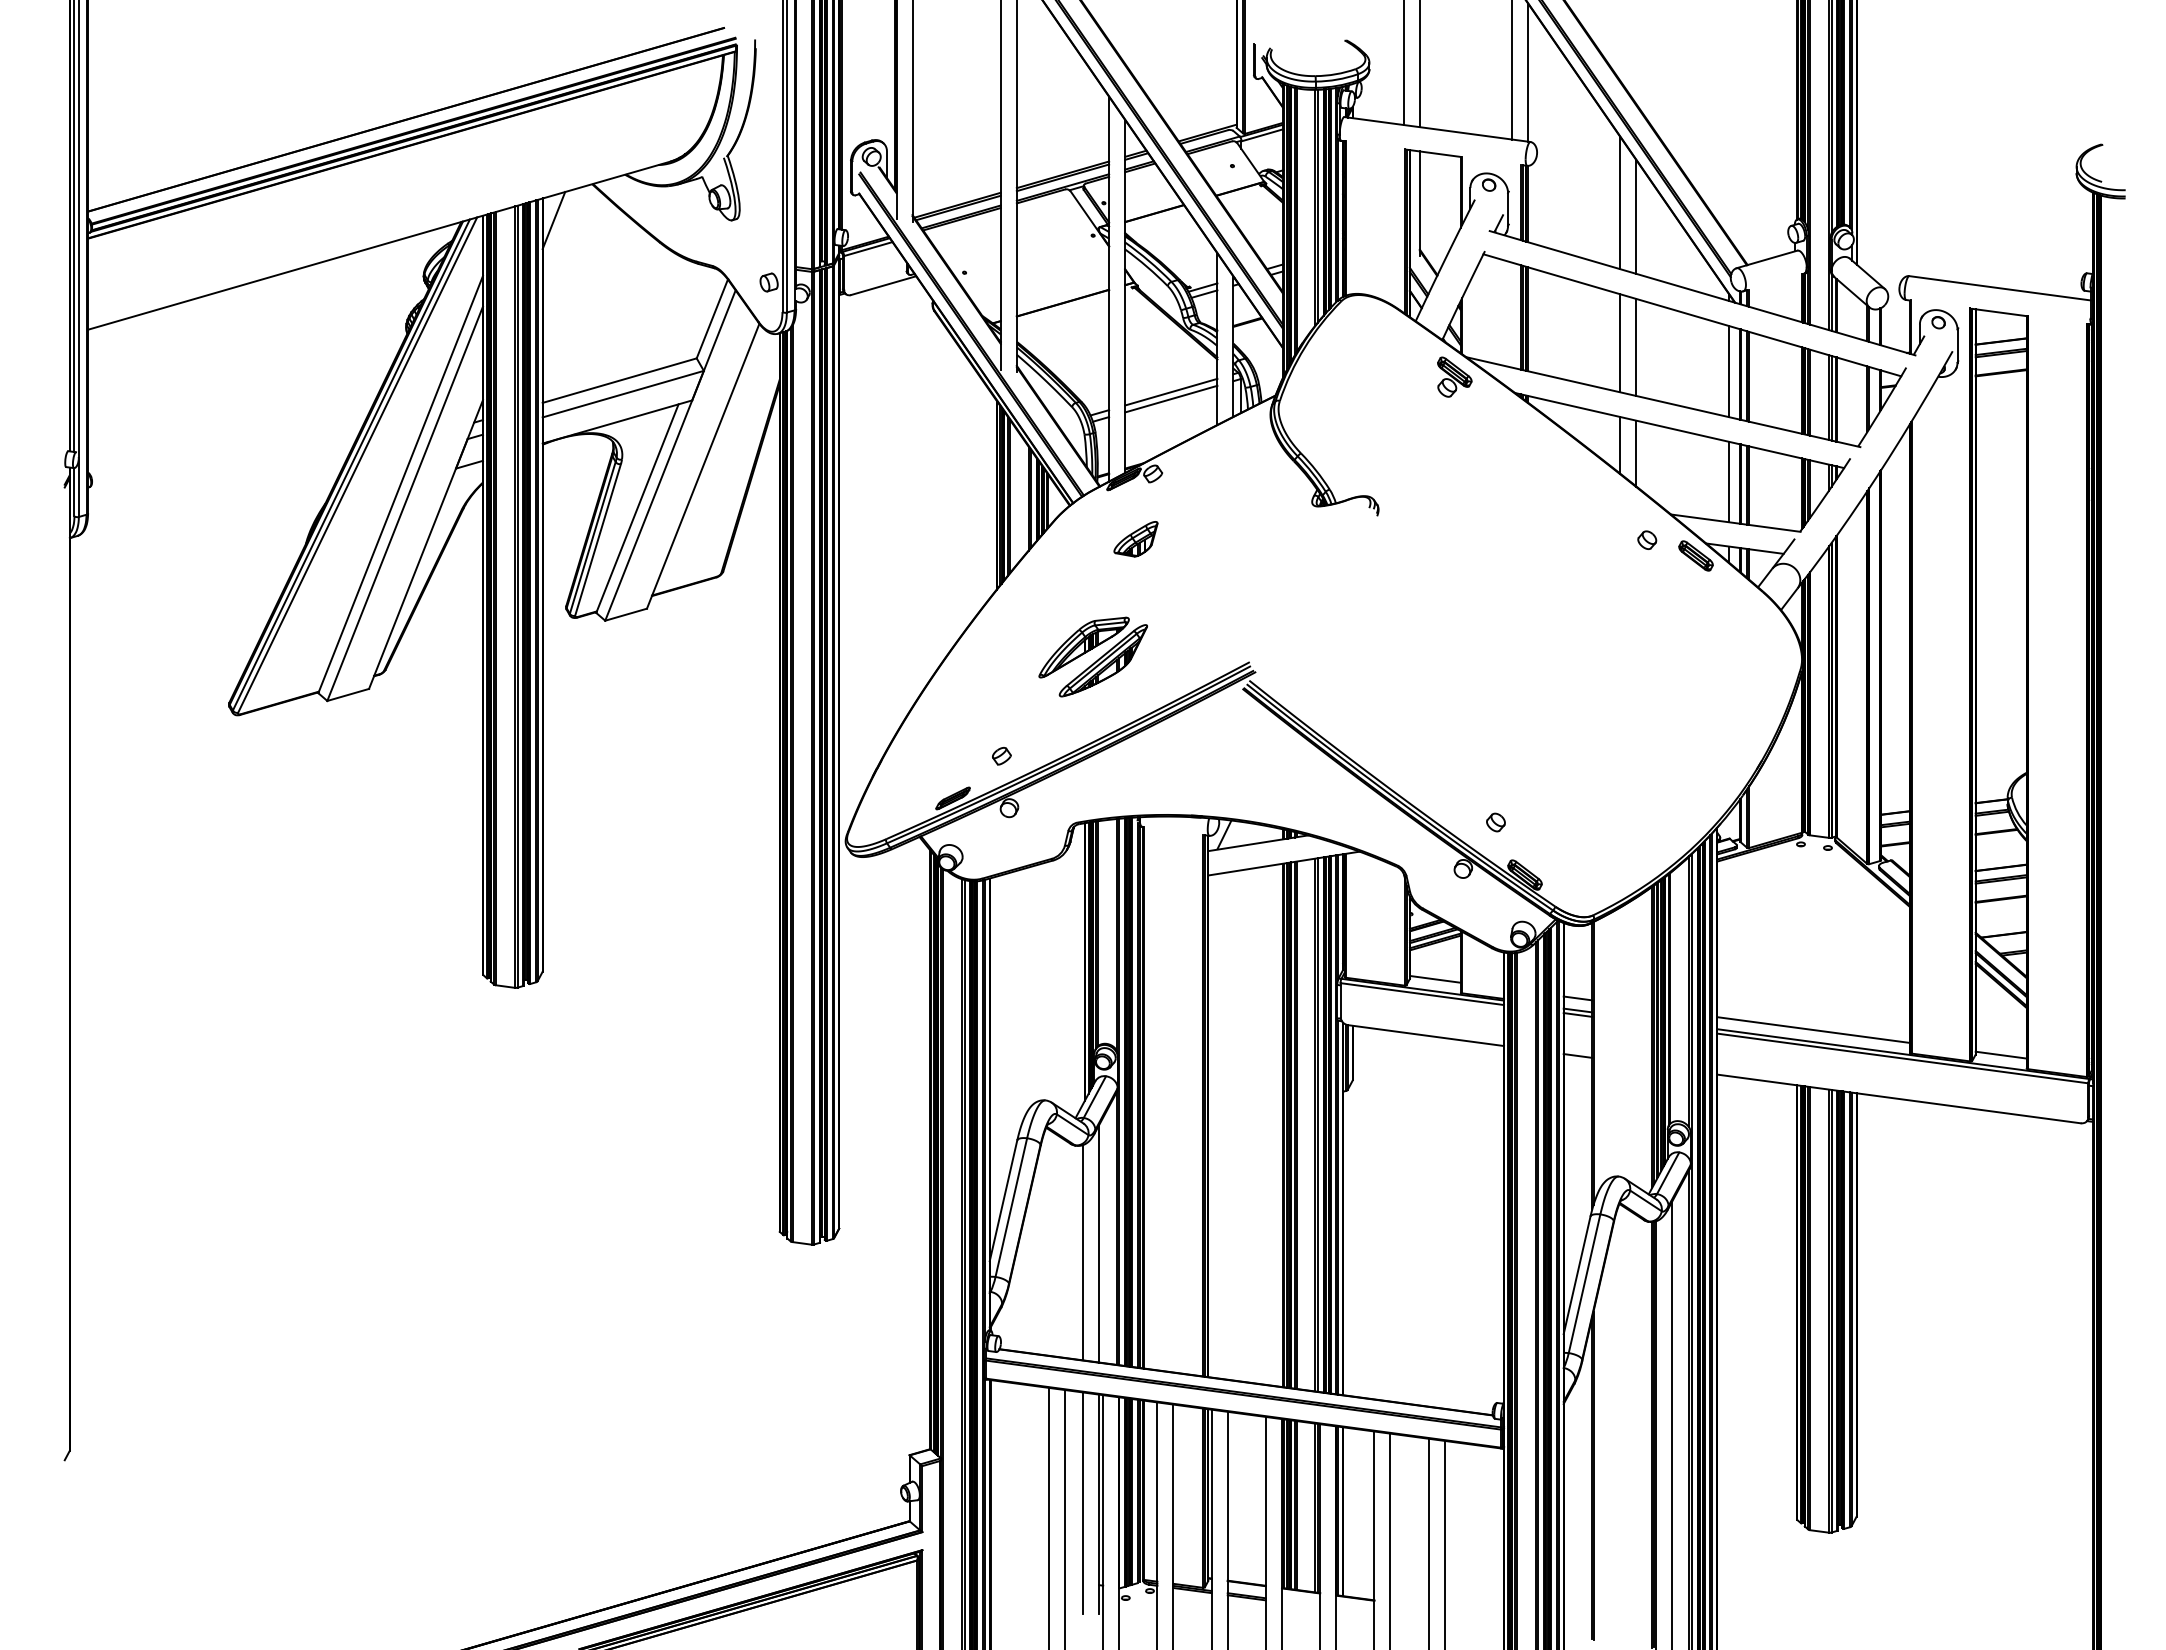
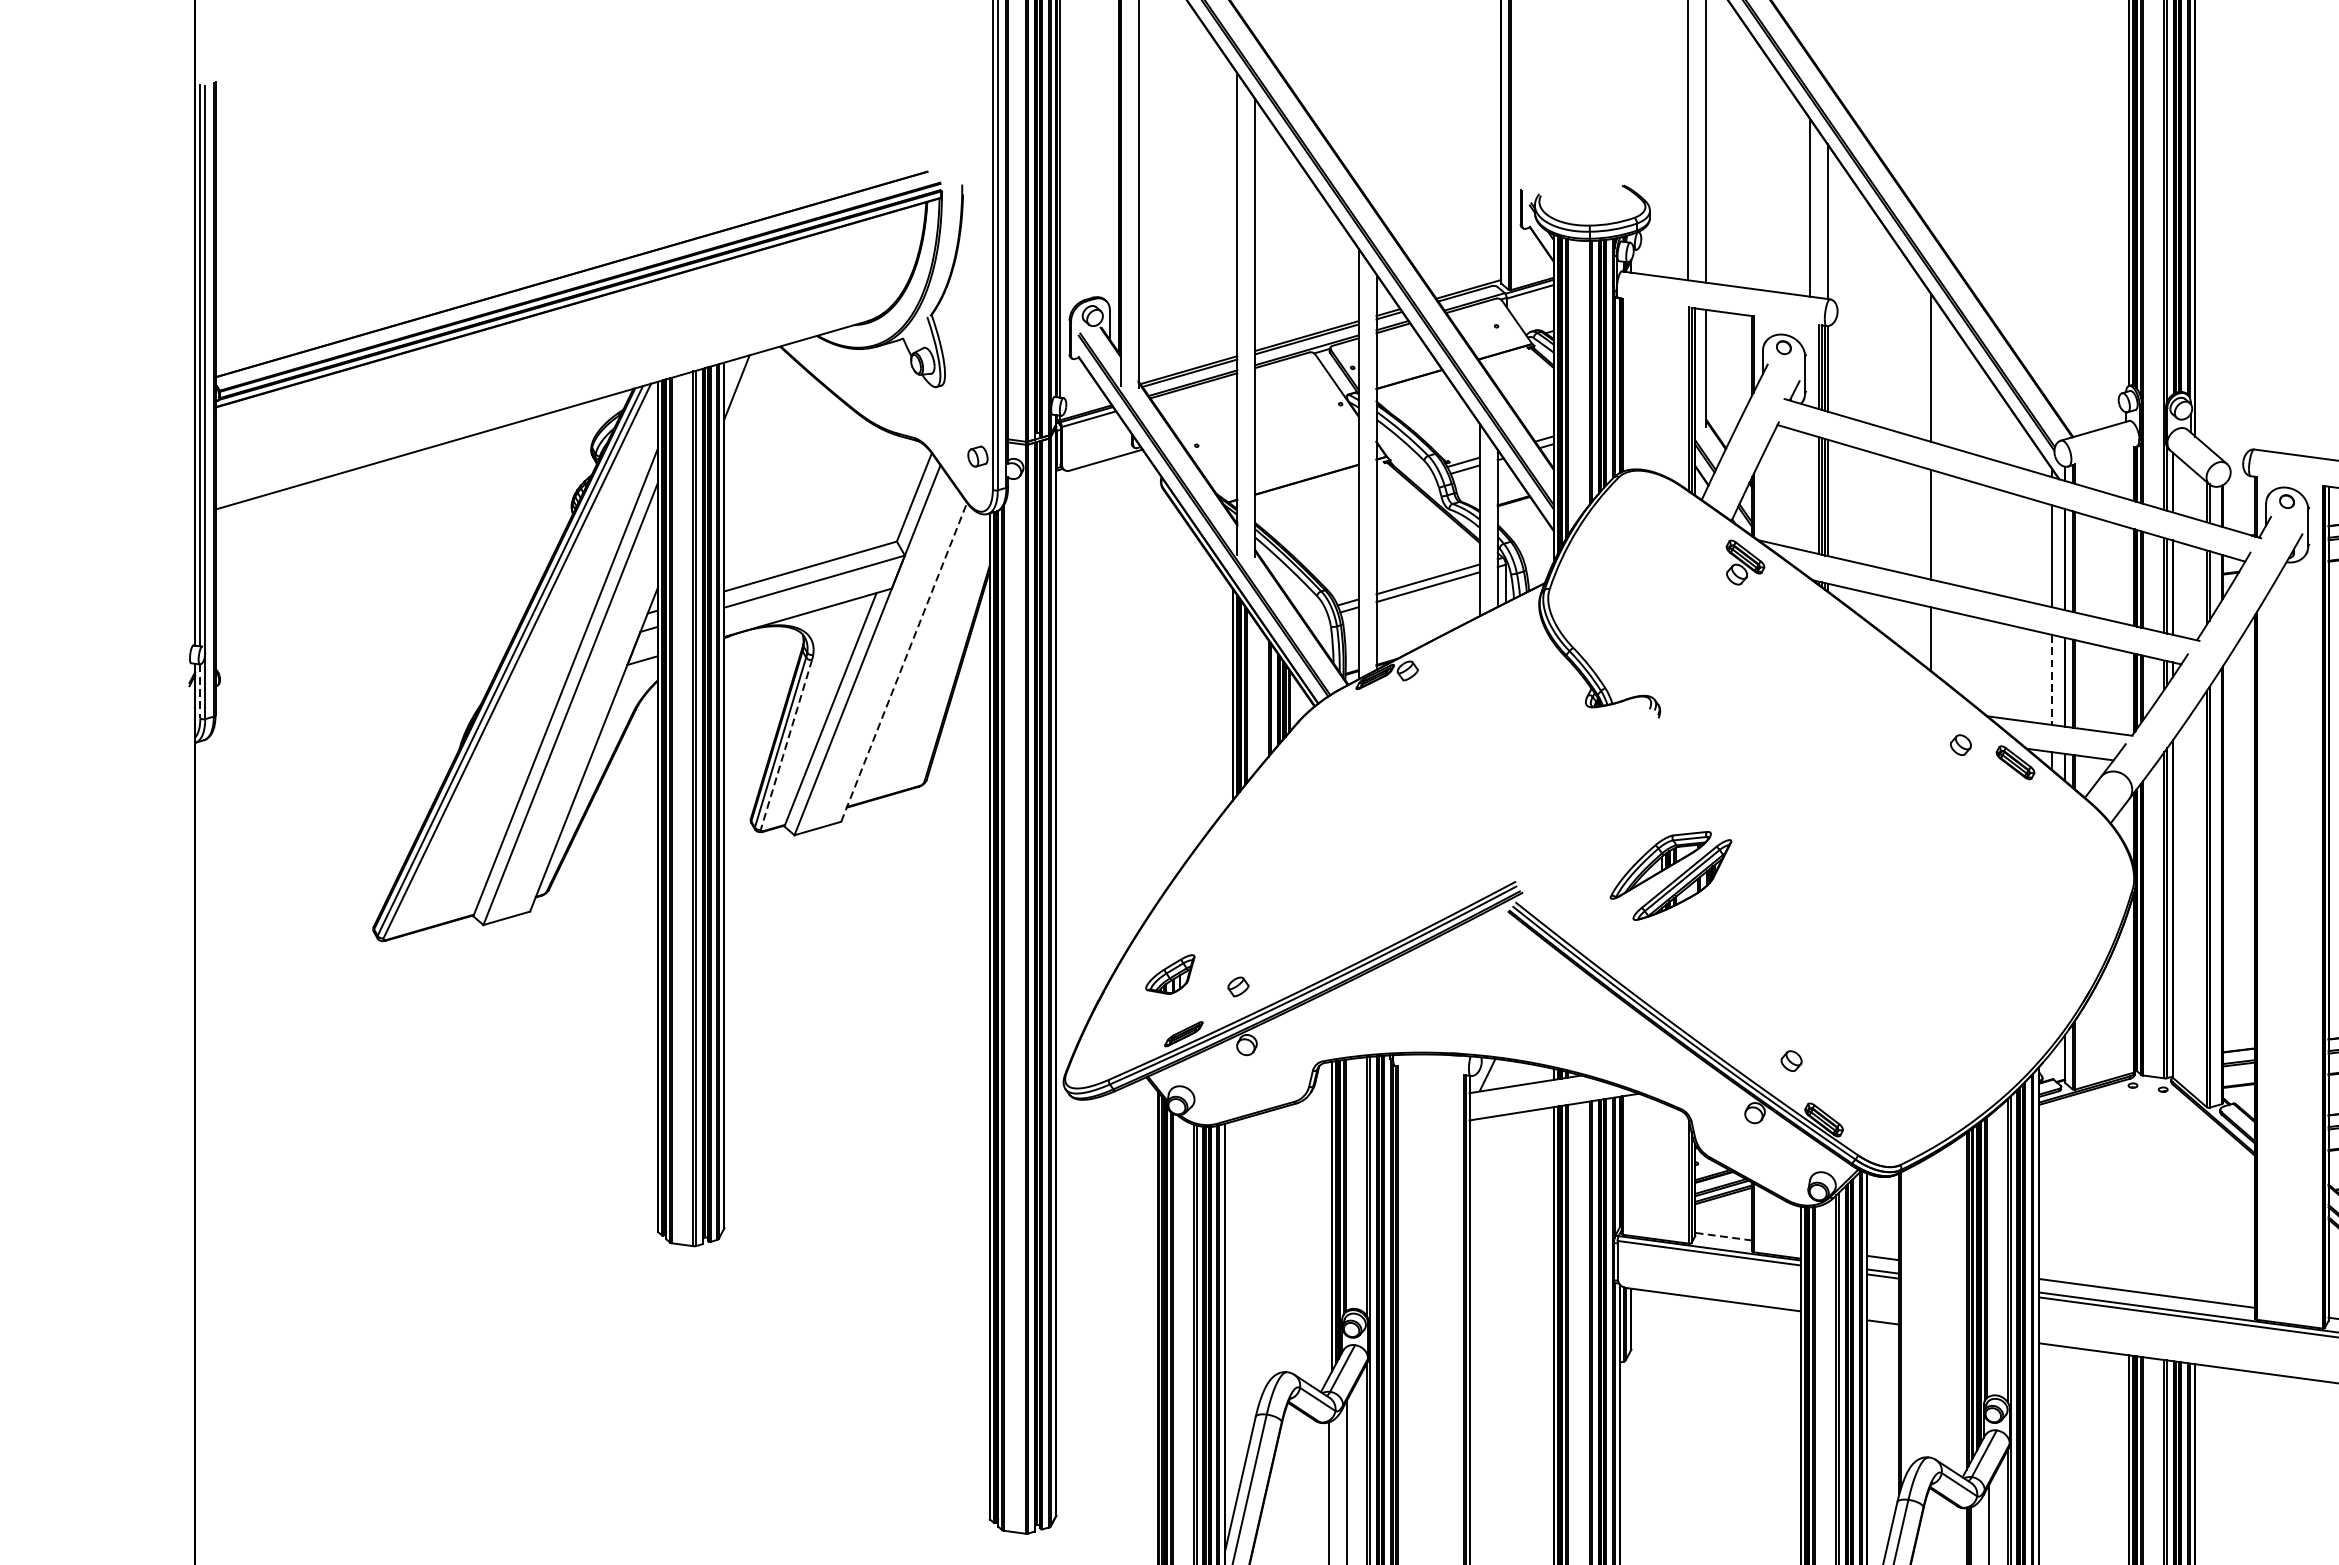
line: (1636, 216) -> (1948, 382), removed
line: (1636, 347) -> (1948, 529), removed
line: (1636, 453) -> (1948, 648), removed
line: (703, 465) -> (904, 661), solid -> dashed
line: (1728, 482) -> (2051, 680), solid -> dashed
line: (74, 492) -> (200, 691), solid -> dashed
part: (1135, 539) -> (1169, 974), moved
line: (597, 540) -> (785, 745), solid -> dashed
part: (1092, 656) -> (1670, 875), moved
line: (1435, 979) -> (1723, 1236), solid -> dashed

